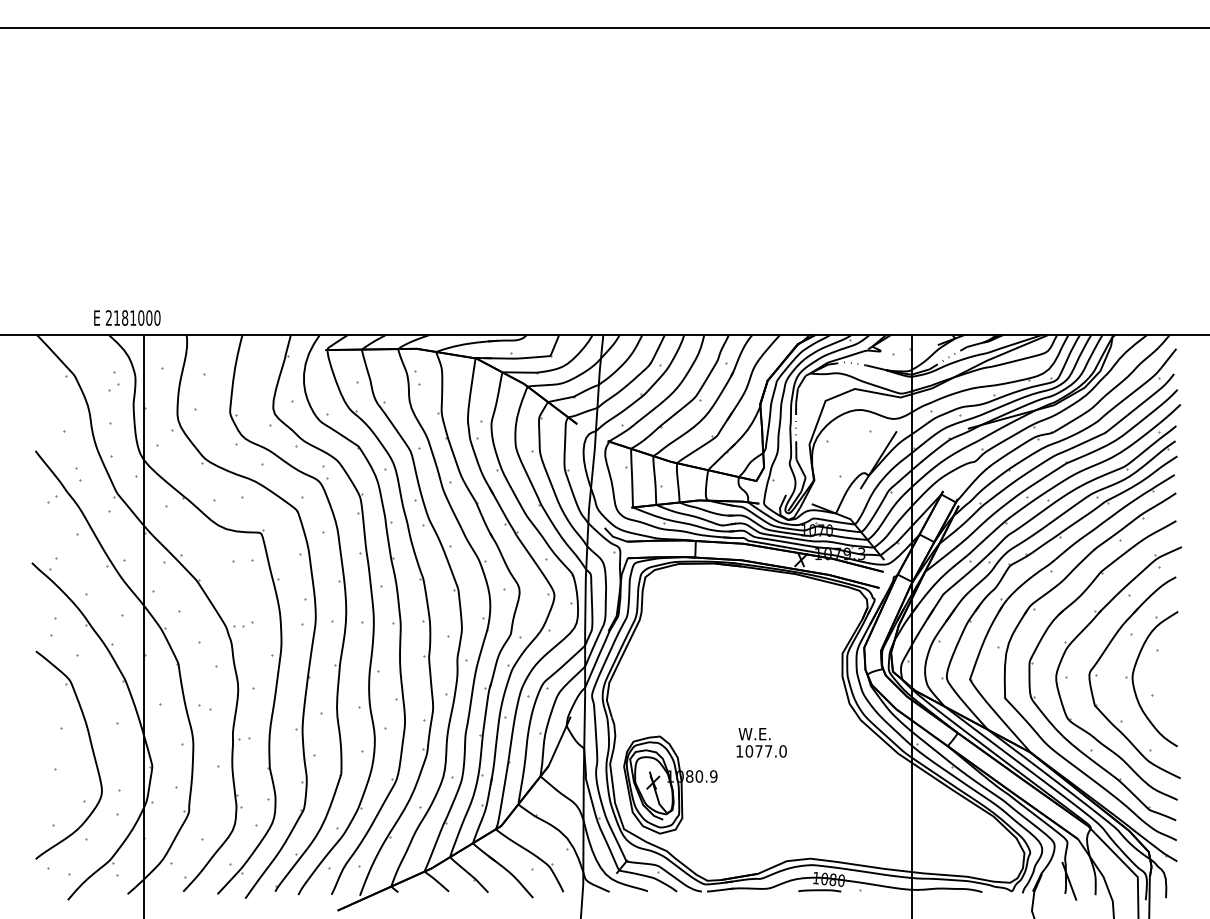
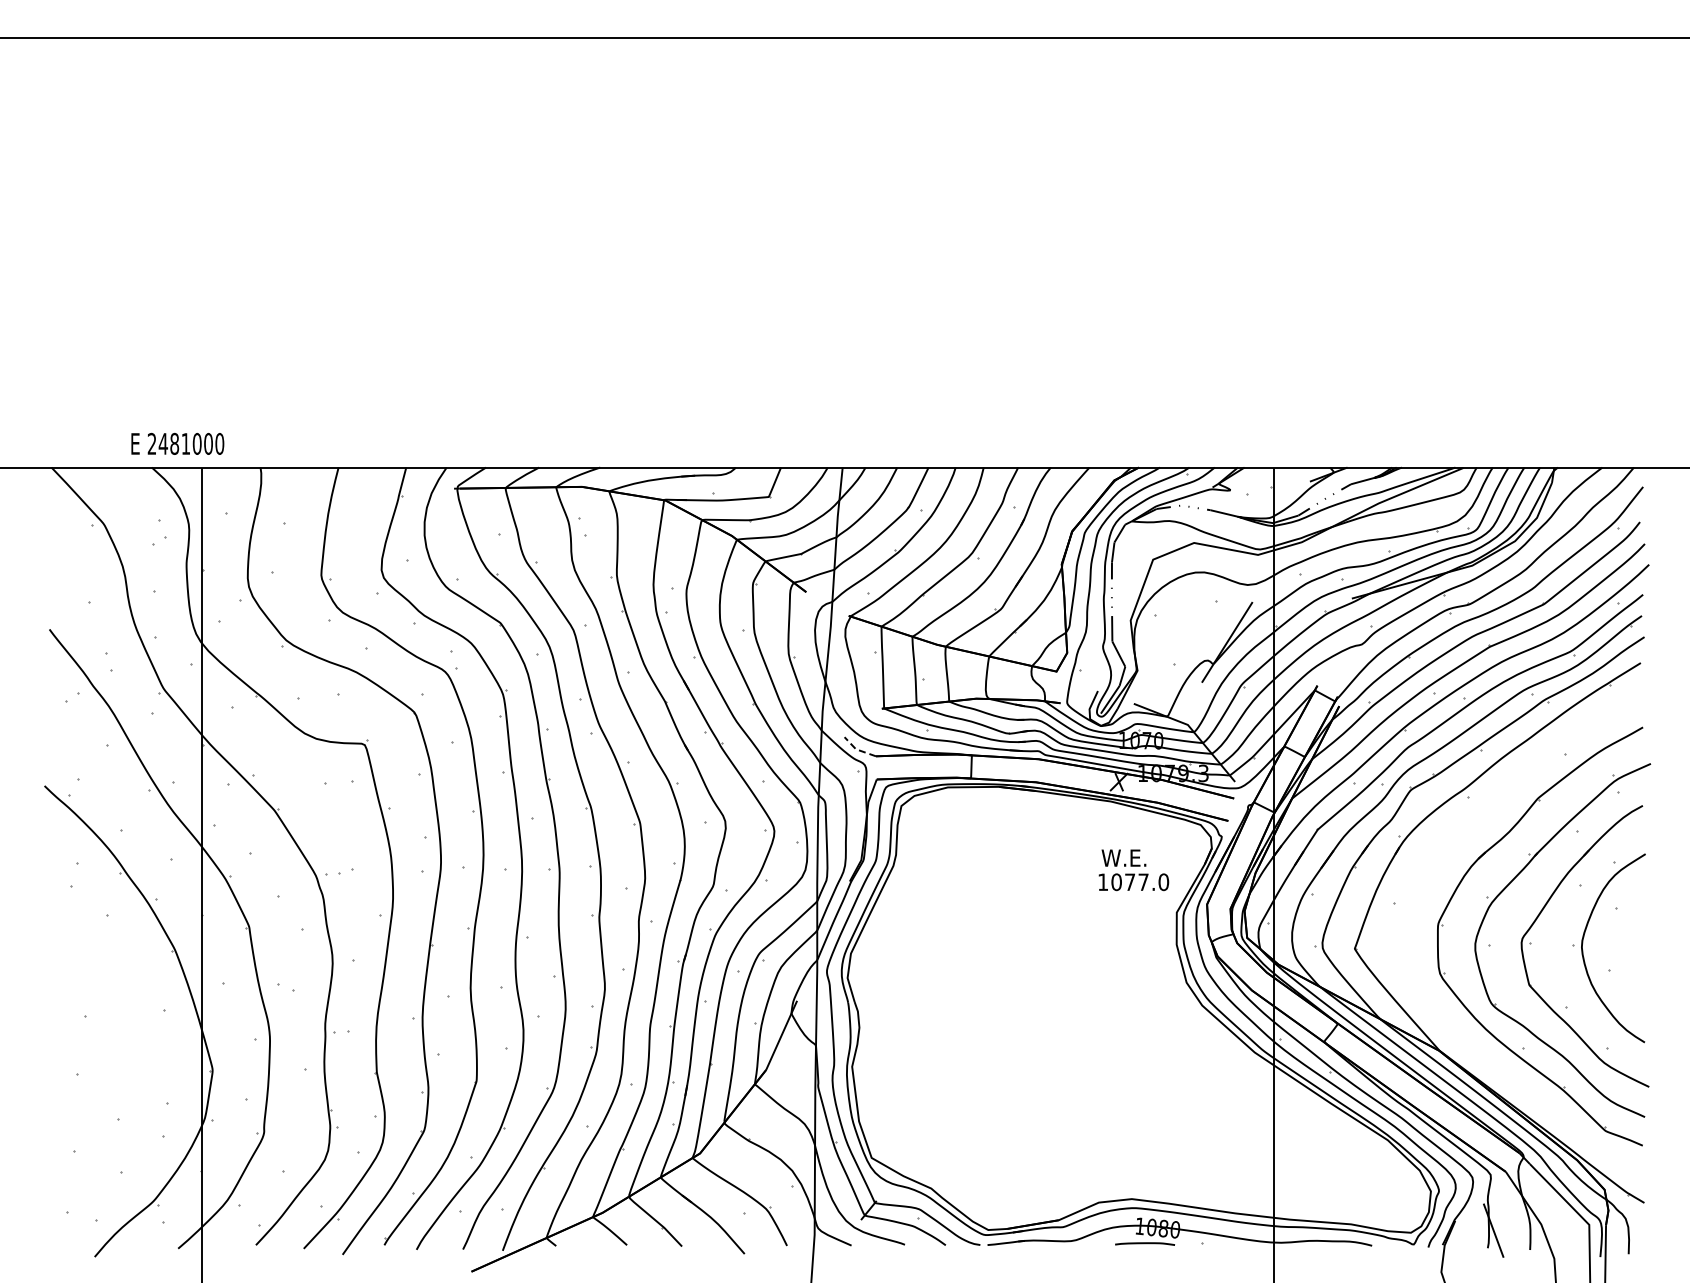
text: (116, 317) -> (162, 443), 2181000 -> 2481000
line: (613, 536) -> (857, 749), solid -> dashed
part: (1034, 609) -> (1444, 851), removed
text: (761, 742) -> (1133, 870), moved
part: (91, 748) -> (127, 1044), removed
part: (670, 784) -> (936, 1095), removed

